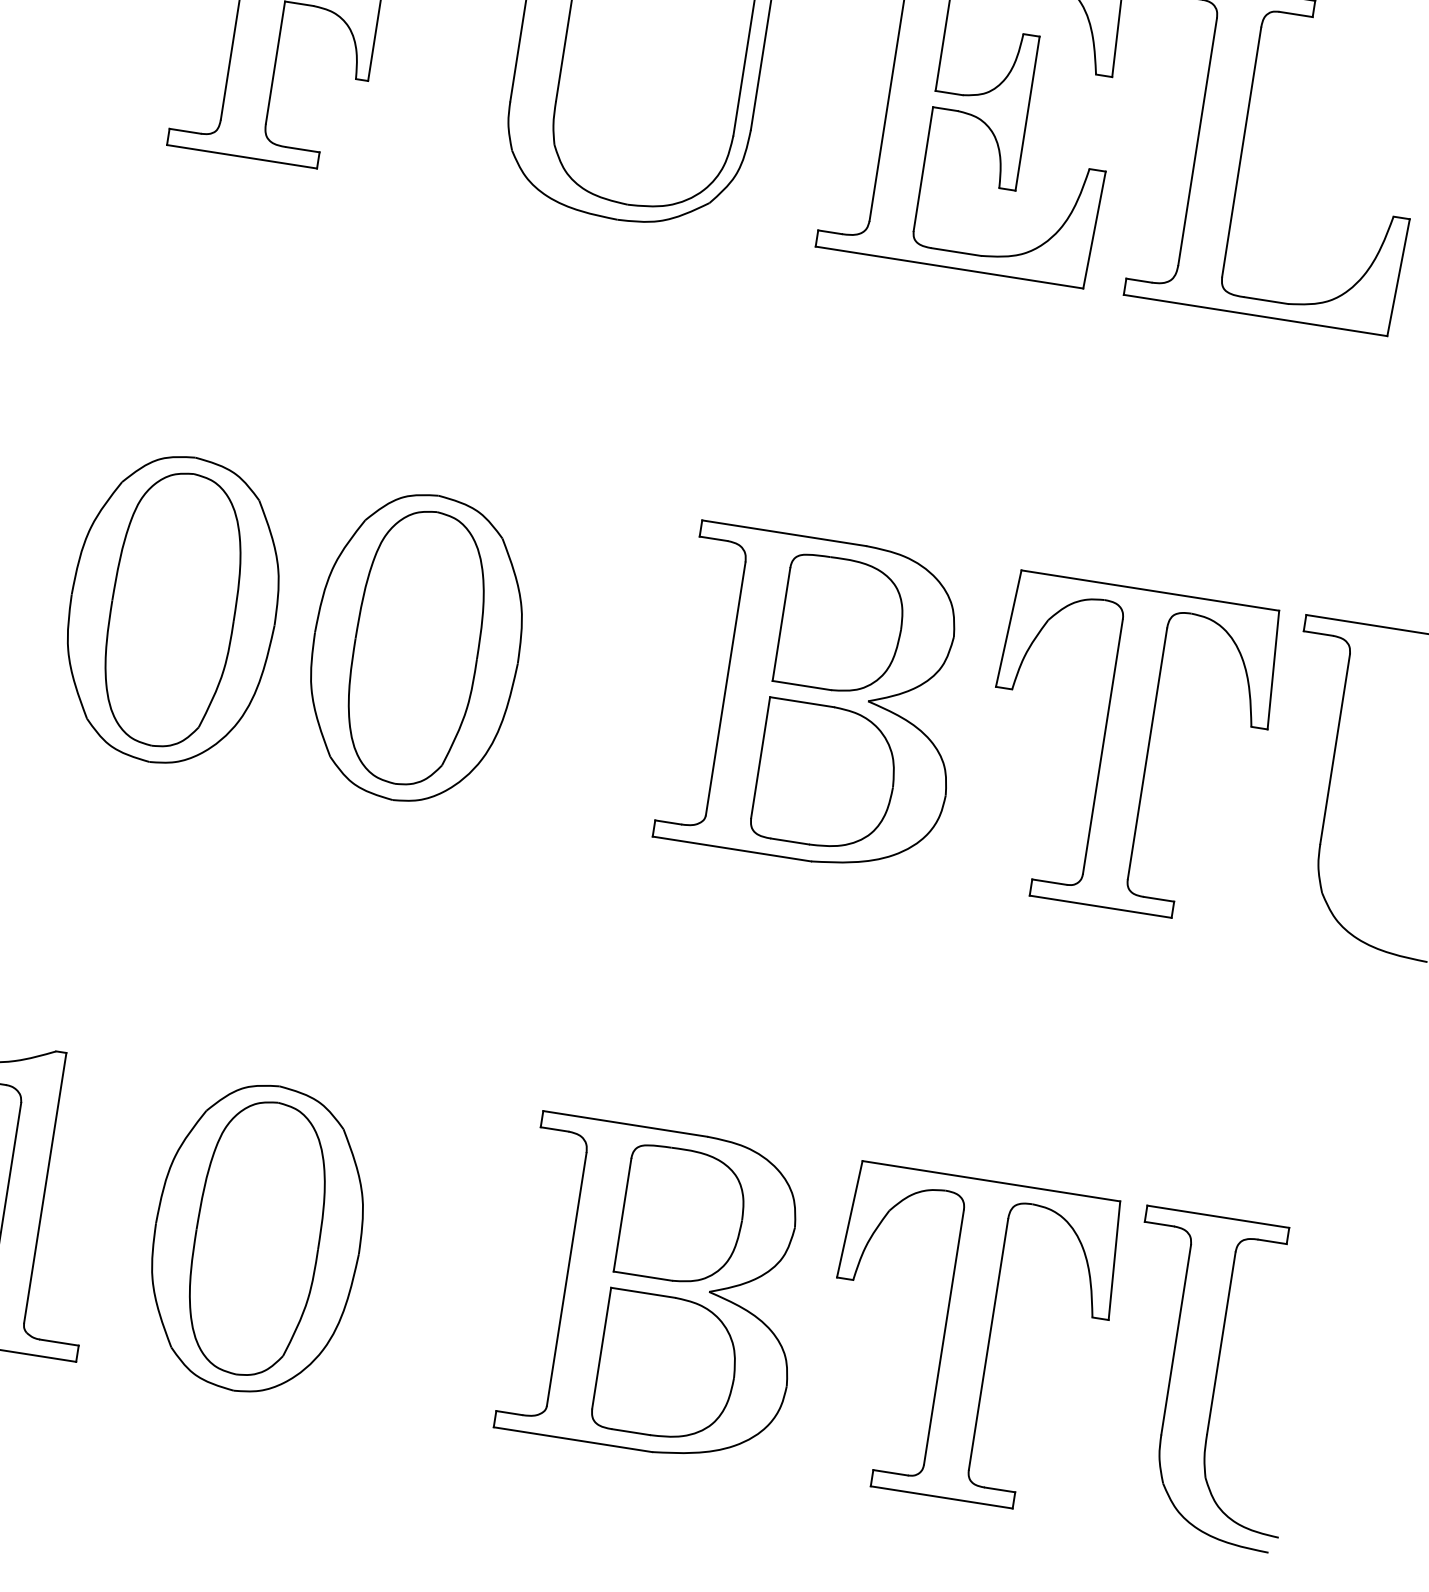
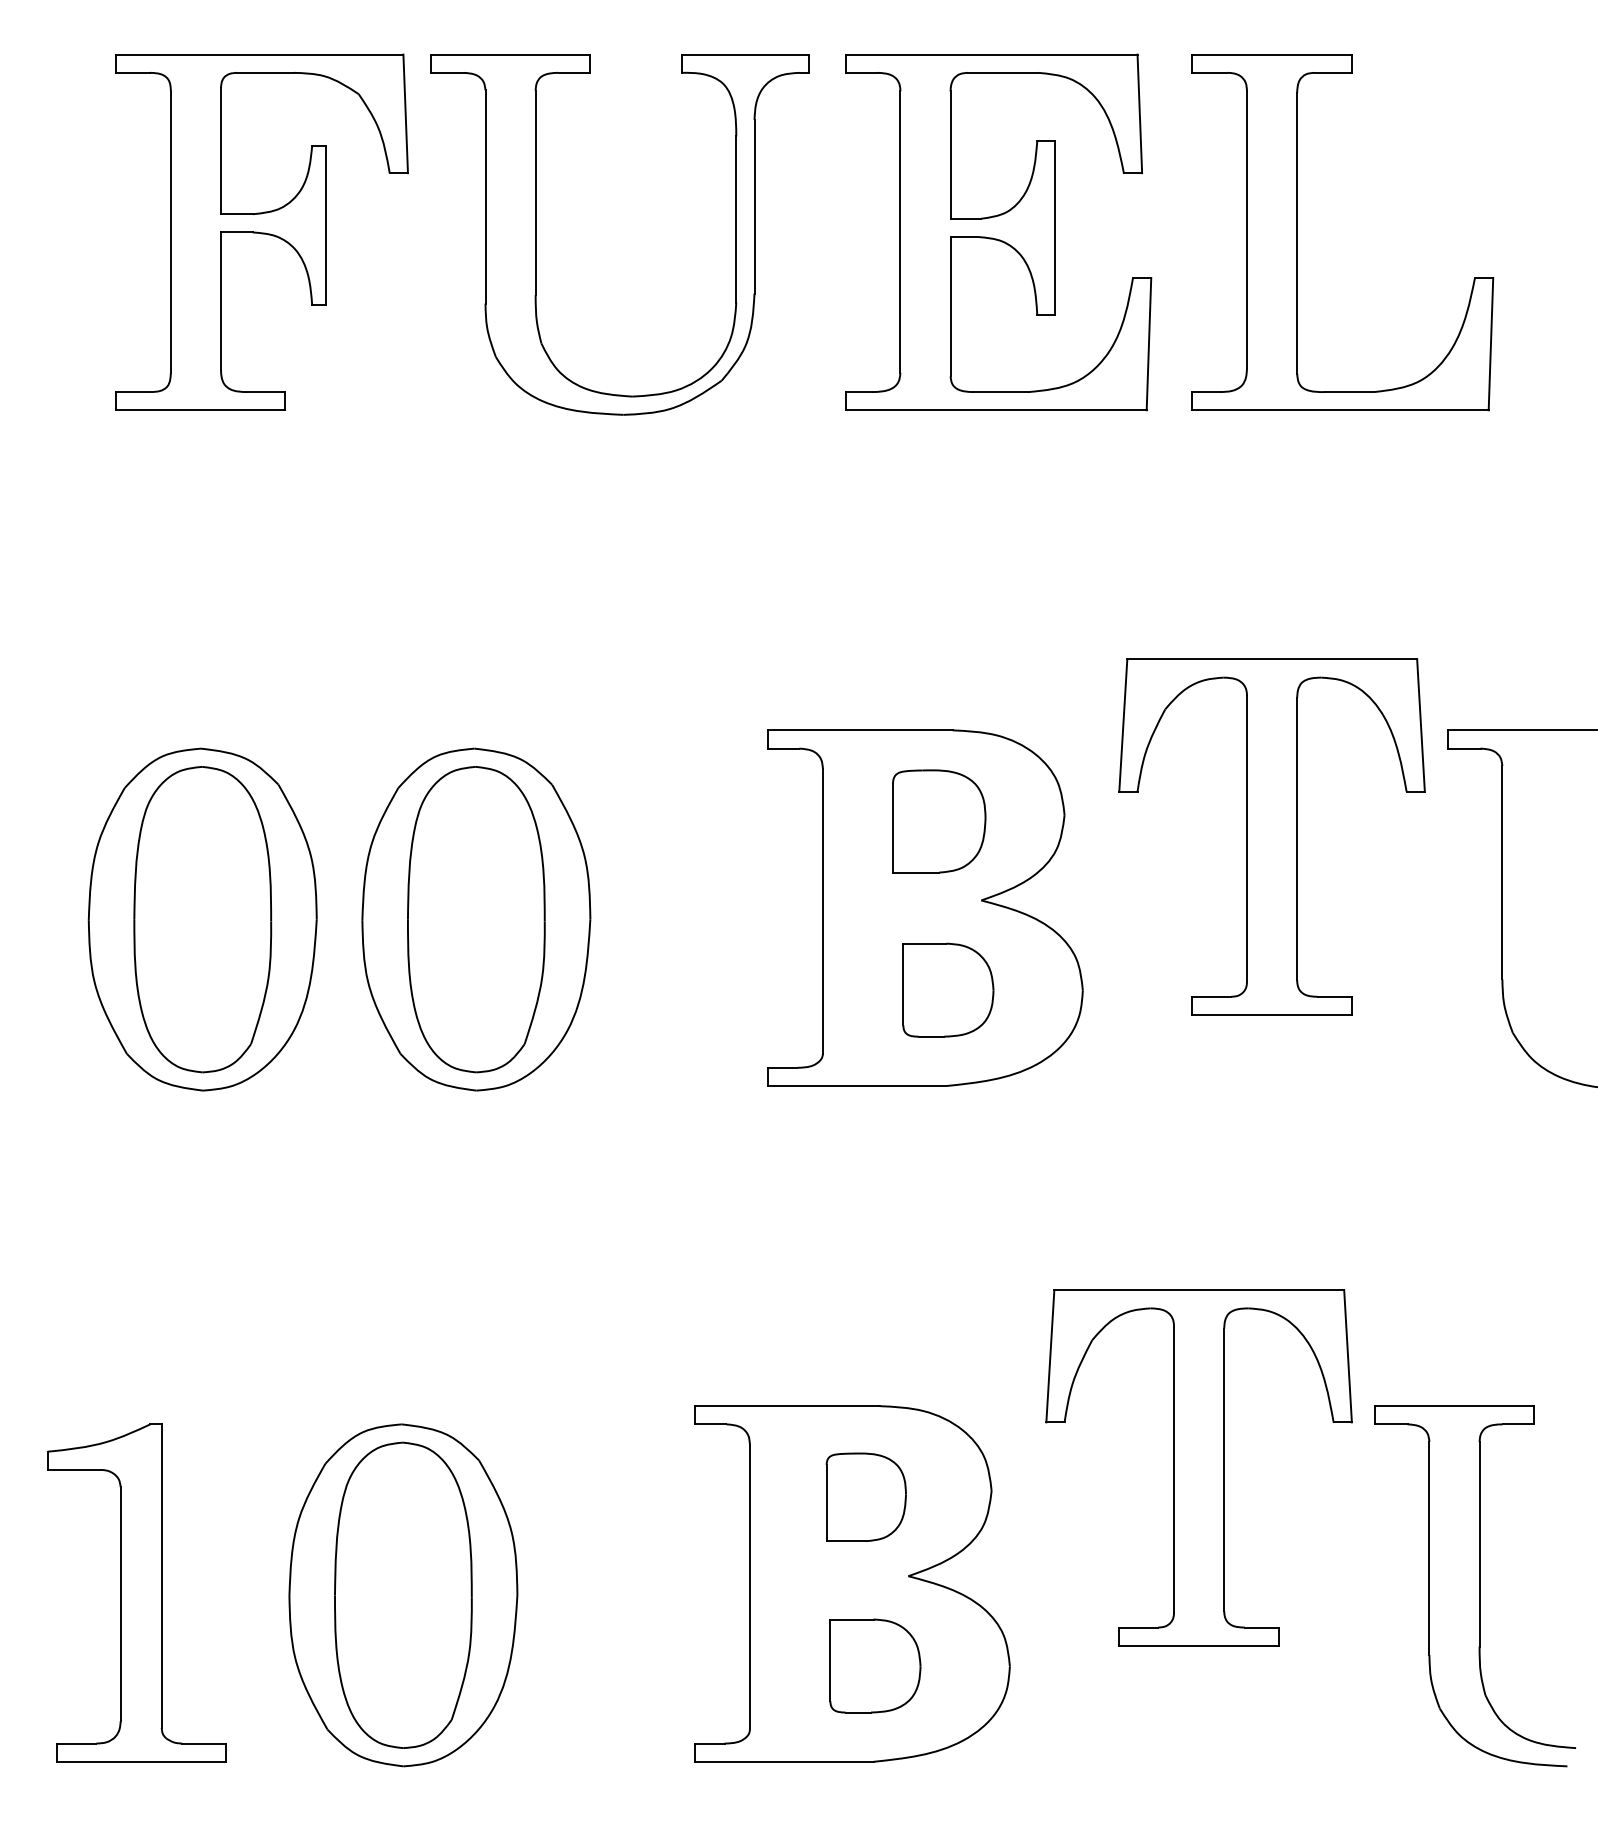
part: (841, 625) -> (939, 821), size x0.7
part: (1125, 747) -> (1271, 836), moved
part: (826, 775) -> (948, 989), size x0.6
part: (682, 1216) -> (866, 1497), size x0.6
part: (966, 1338) -> (1198, 1467), moved
part: (667, 1366) -> (875, 1665), size x0.6

